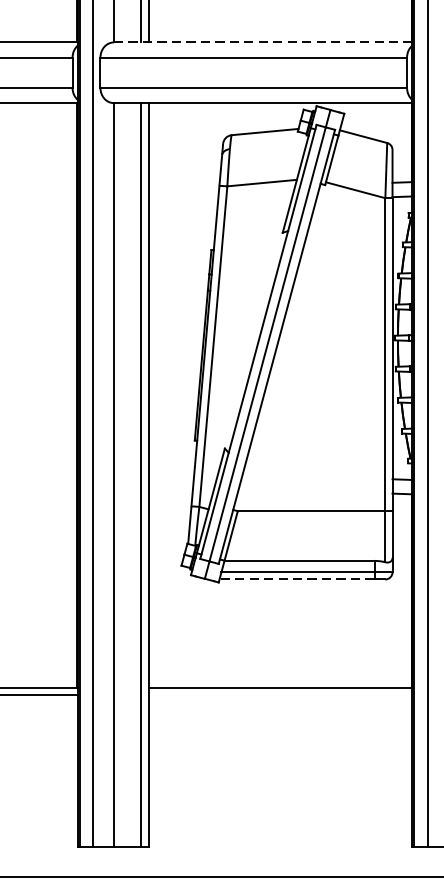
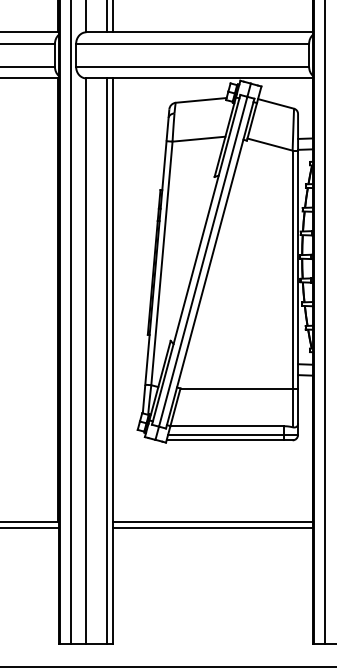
line: (264, 42) -> (200, 32), dashed -> solid
line: (297, 579) -> (225, 440), dashed -> solid
line: (281, 695) -> (213, 528), added

